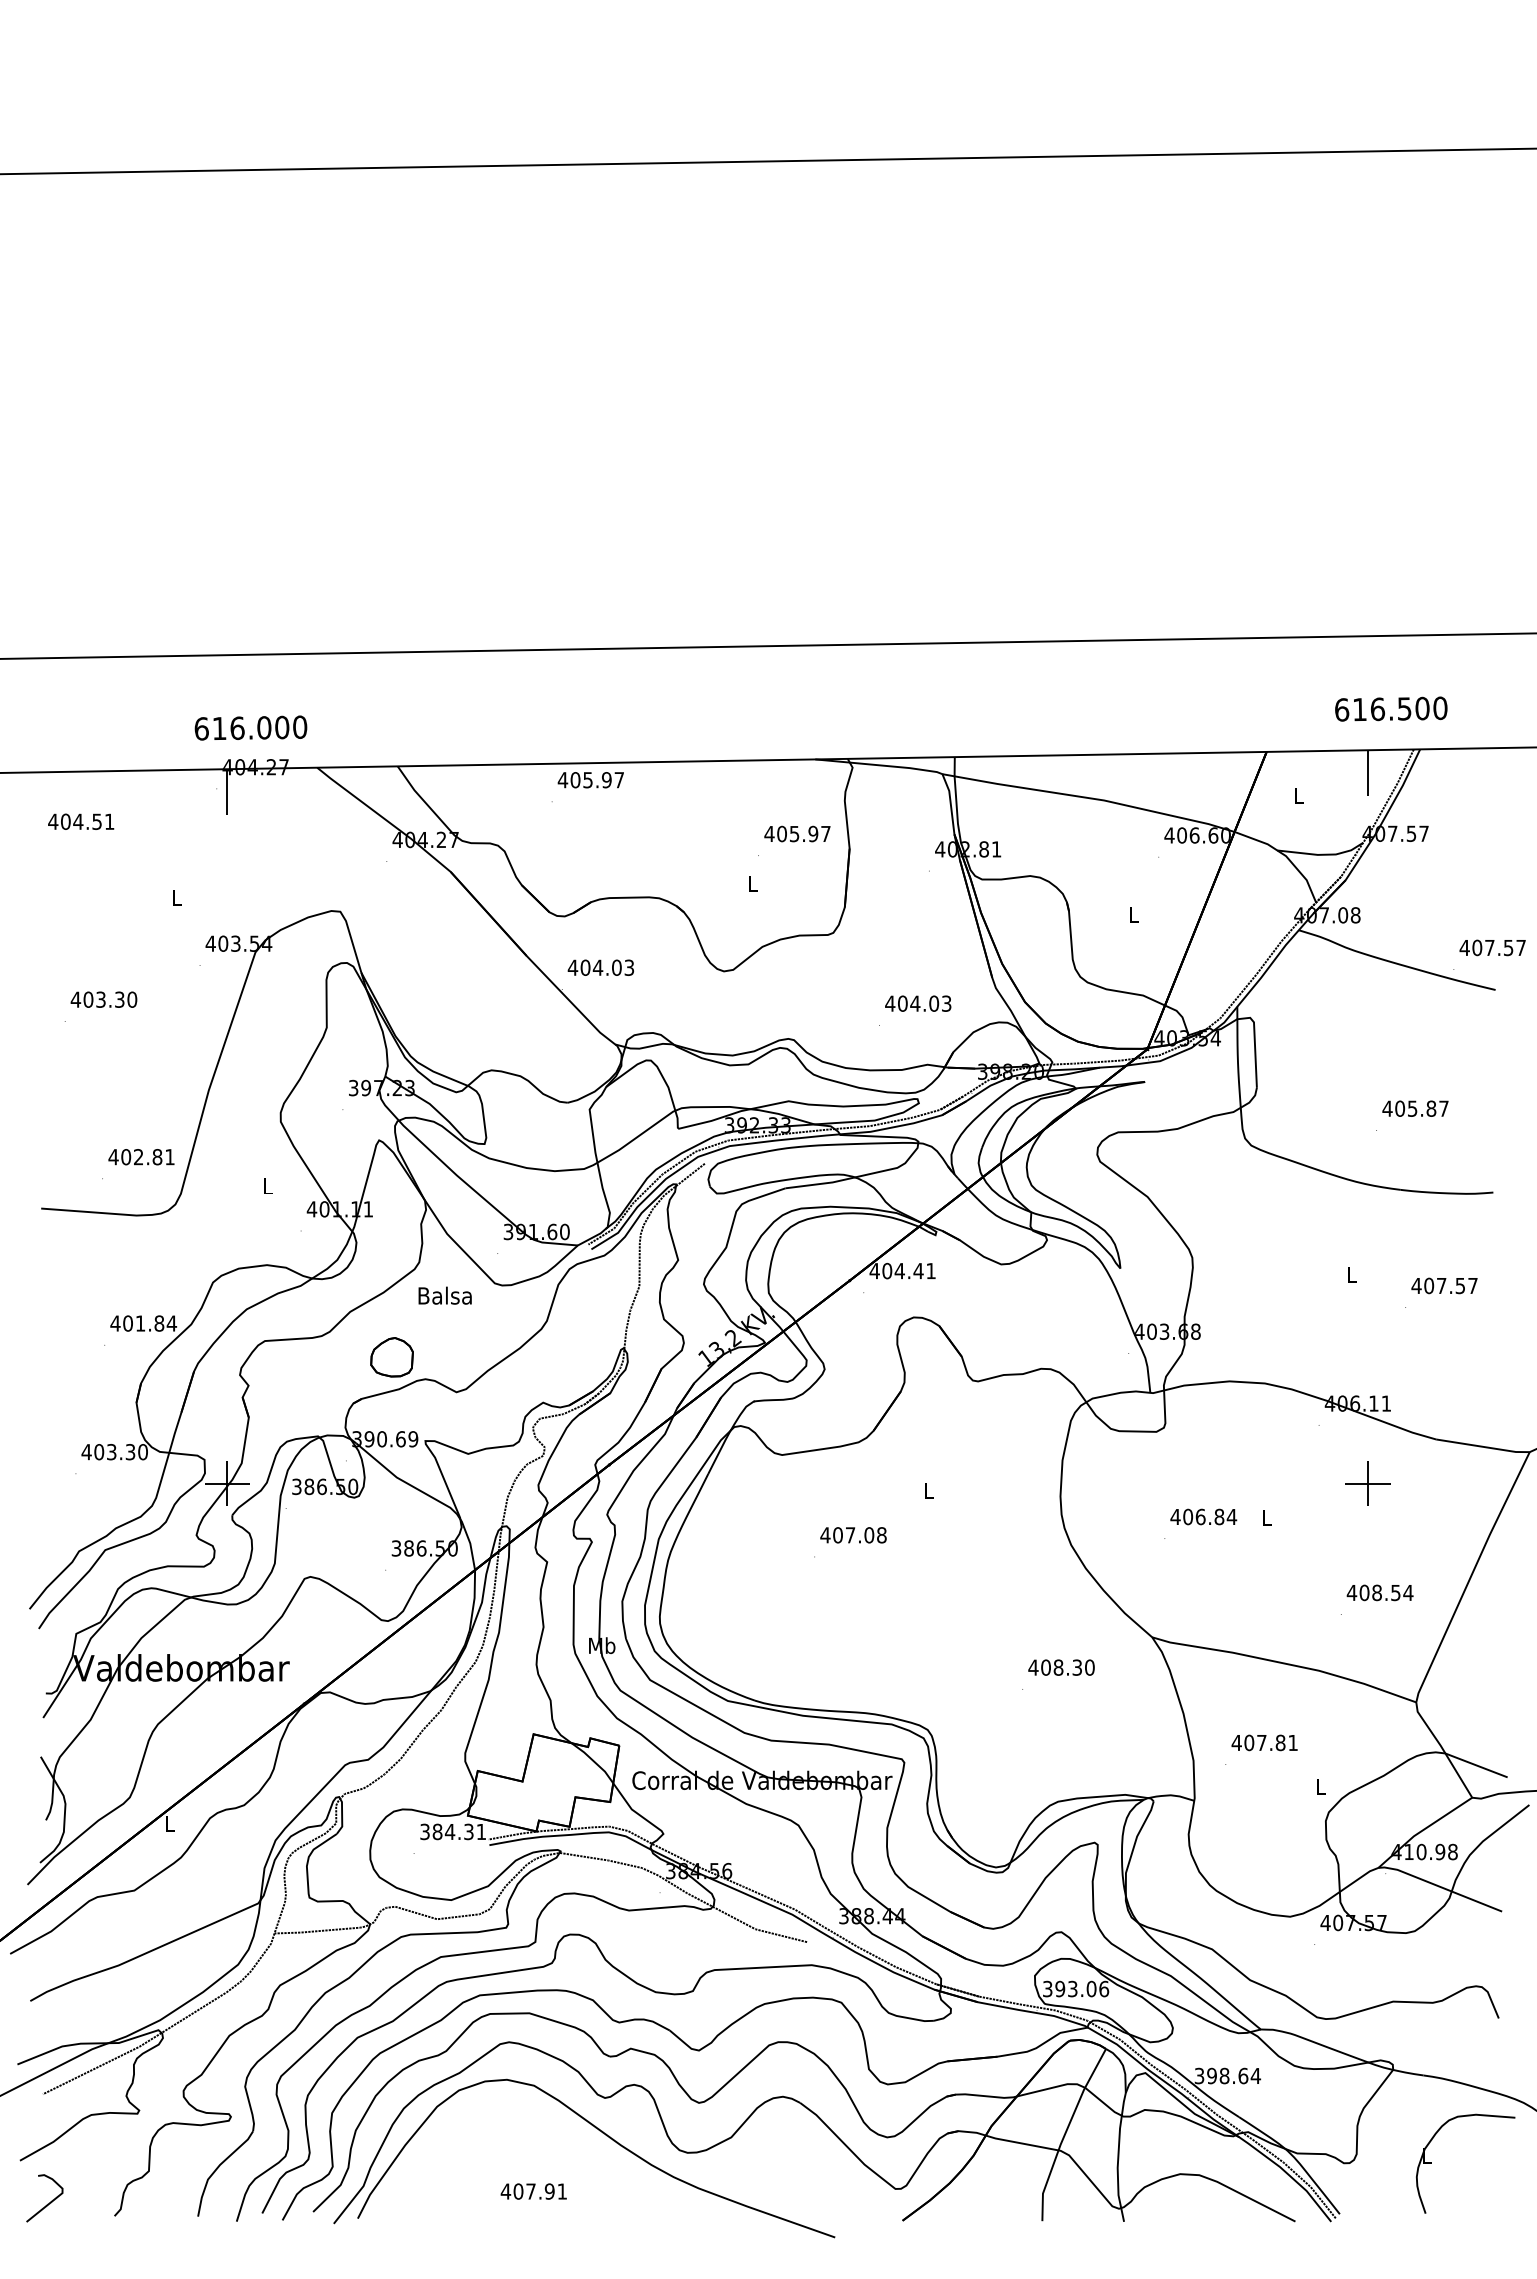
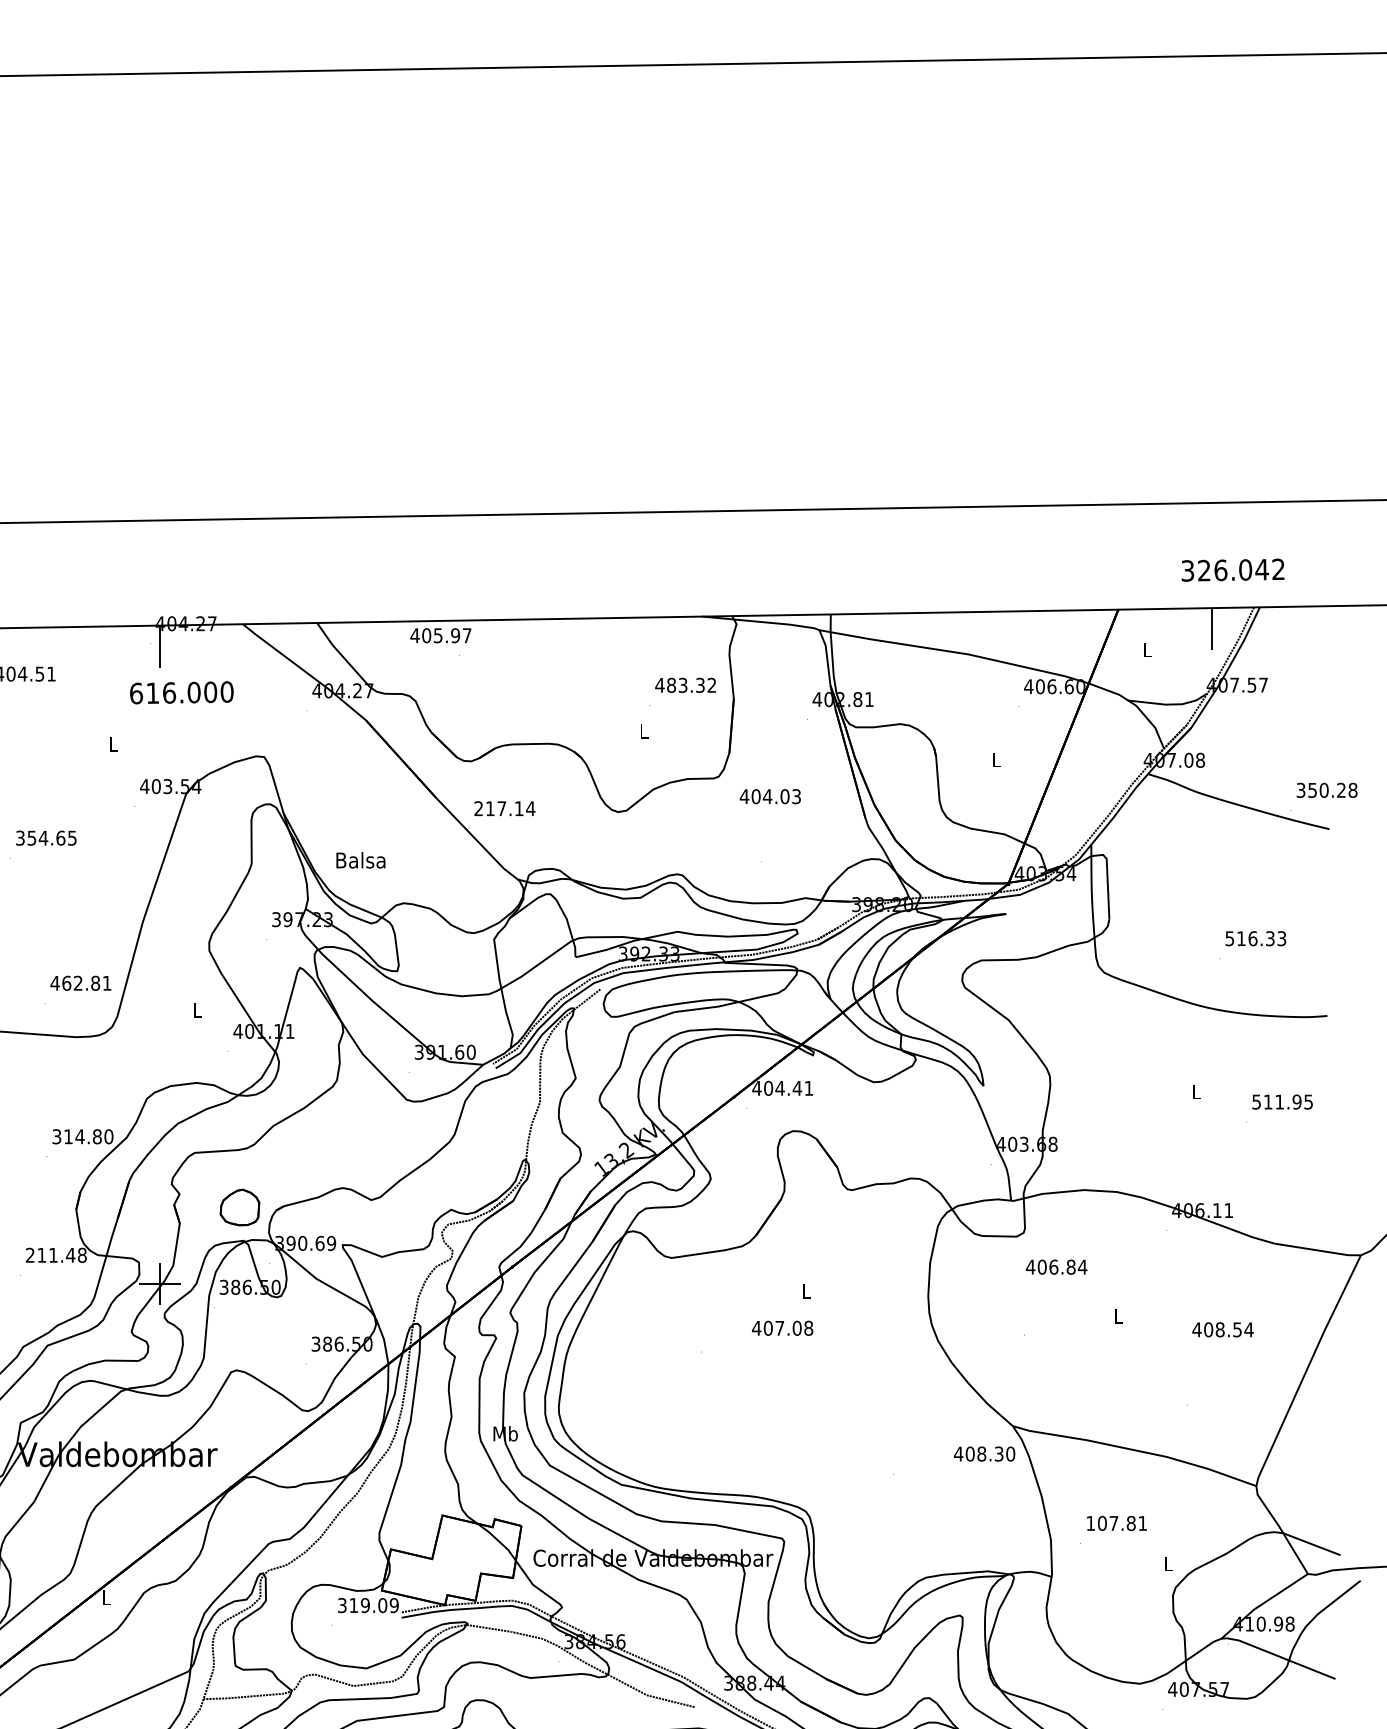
text: (1391, 708) -> (1233, 569), 616.500 -> 326.042
text: (250, 727) -> (181, 692), moved
text: (590, 780) -> (440, 636), moved
text: (803, 833) -> (691, 684), 405.97 -> 483.32
text: (1492, 947) -> (1326, 790), 407.57 -> 350.28
text: (600, 967) -> (504, 808), 404.03 -> 217.14
text: (103, 999) -> (45, 837), 403.30 -> 354.65
text: (918, 1003) -> (770, 796), moved
text: (1415, 1108) -> (1255, 938), 405.87 -> 516.33
text: (126, 1157) -> (67, 983), 402.81 -> 462.81
text: (1444, 1285) -> (1282, 1101), 407.57 -> 511.95
text: (444, 1295) -> (360, 860), moved
text: (143, 1323) -> (82, 1136), 401.84 -> 314.80
part: (391, 1357) -> (239, 1207), moved
text: (114, 1452) -> (55, 1255), 403.30 -> 211.48
part: (1367, 1483) -> (1211, 1284), removed
text: (1203, 1516) -> (1056, 1266), moved
text: (853, 1535) -> (782, 1328), moved
text: (1379, 1592) -> (1222, 1329), moved
text: (1061, 1667) -> (984, 1453), moved
text: (1236, 1742) -> (1090, 1523), 407.81 -> 107.81
text: (459, 1831) -> (374, 1605), 384.31 -> 319.09

